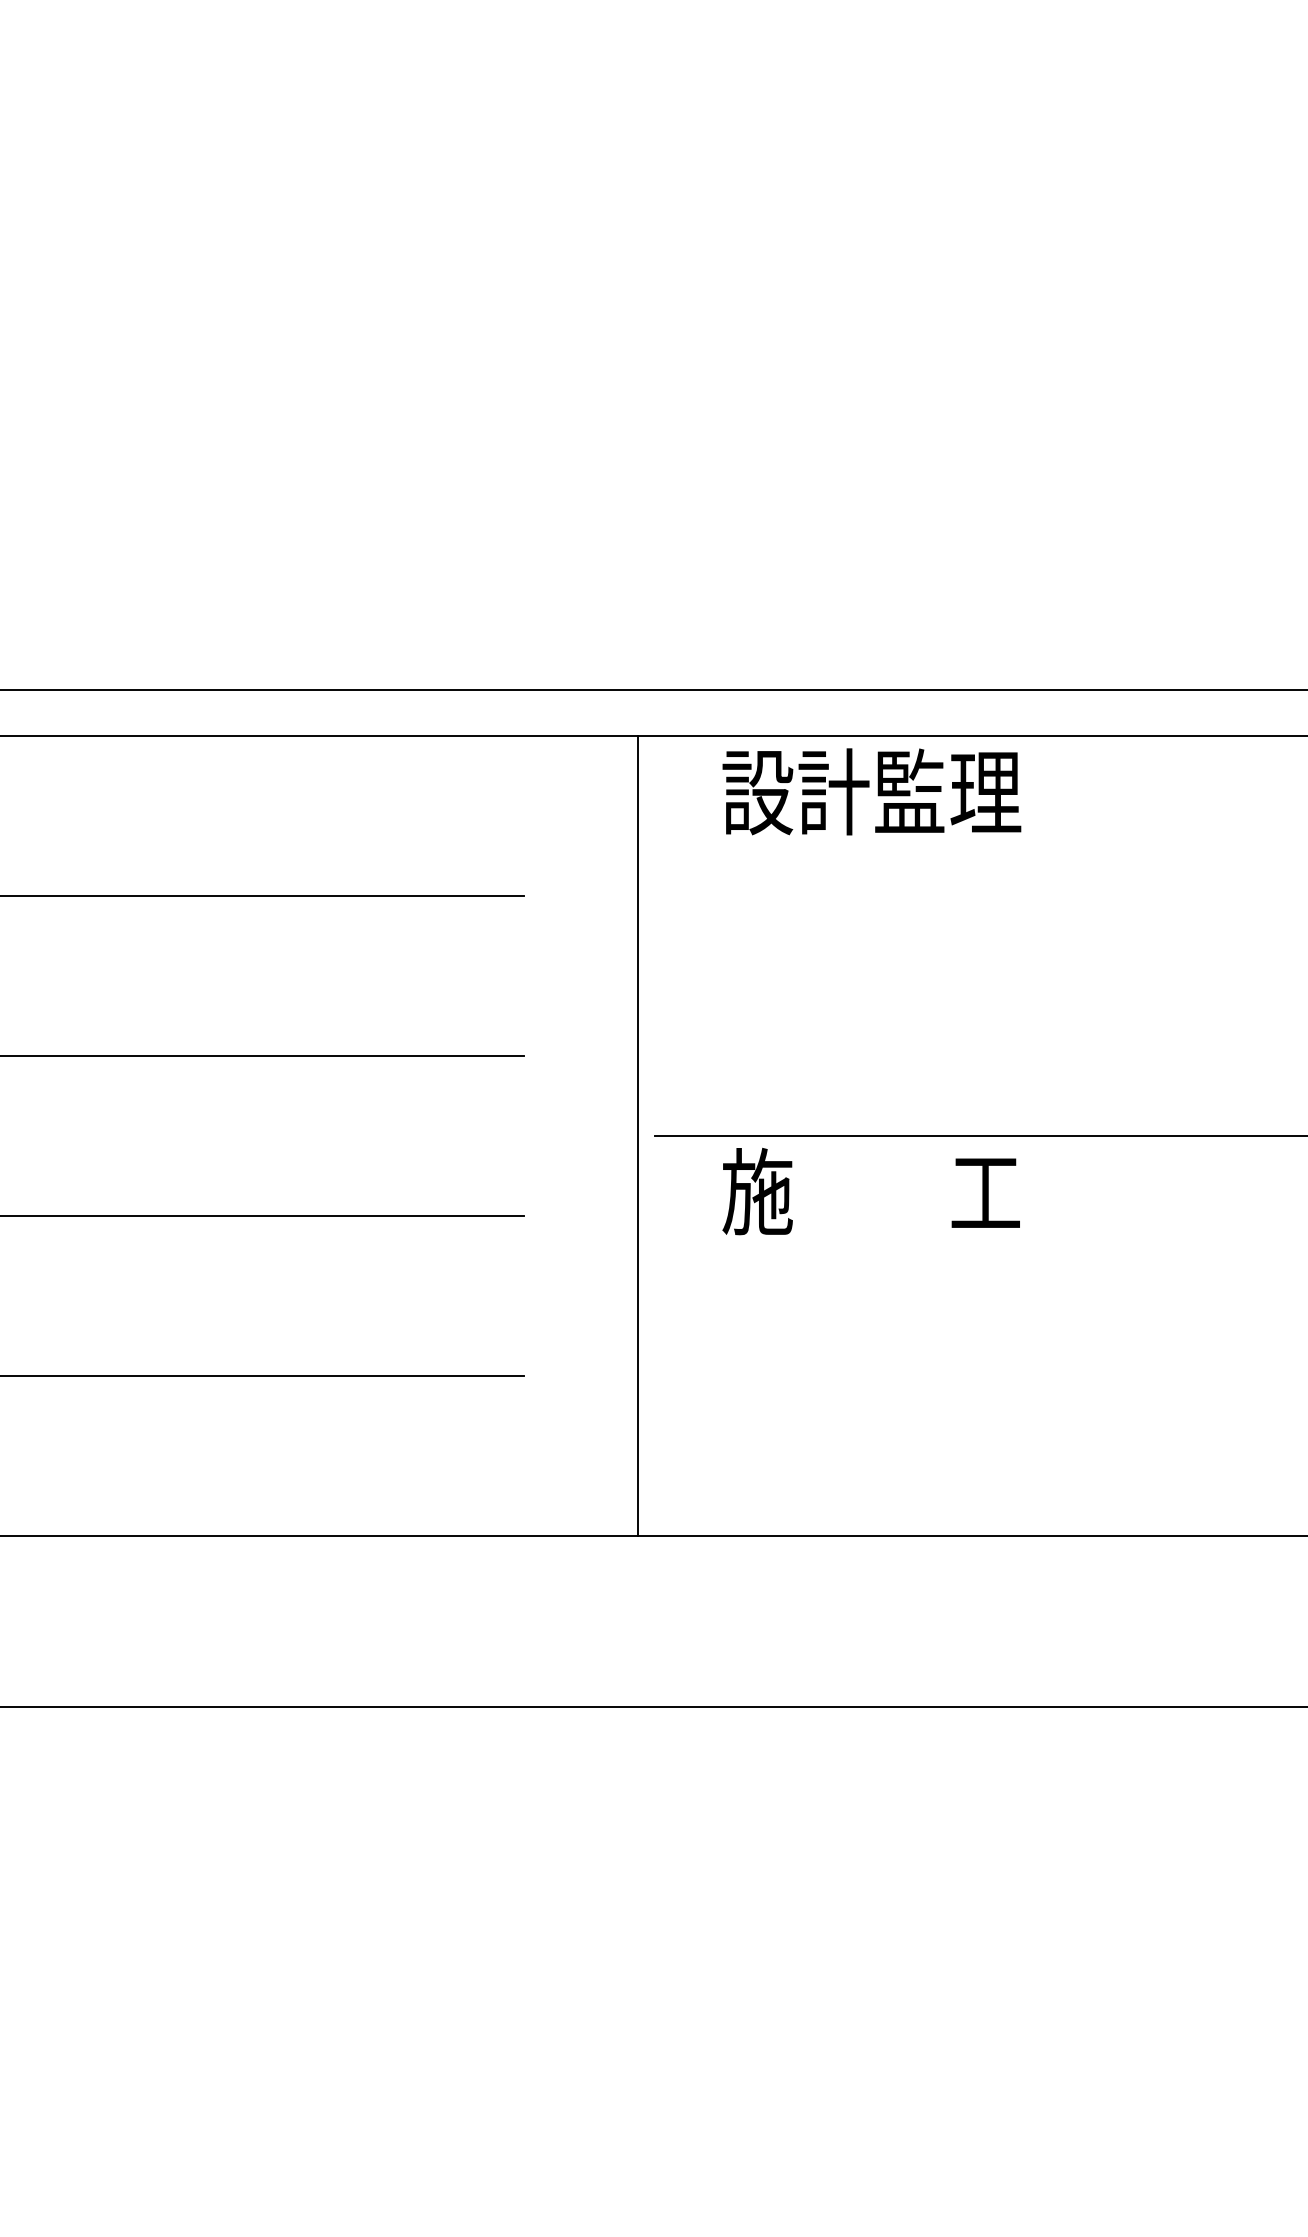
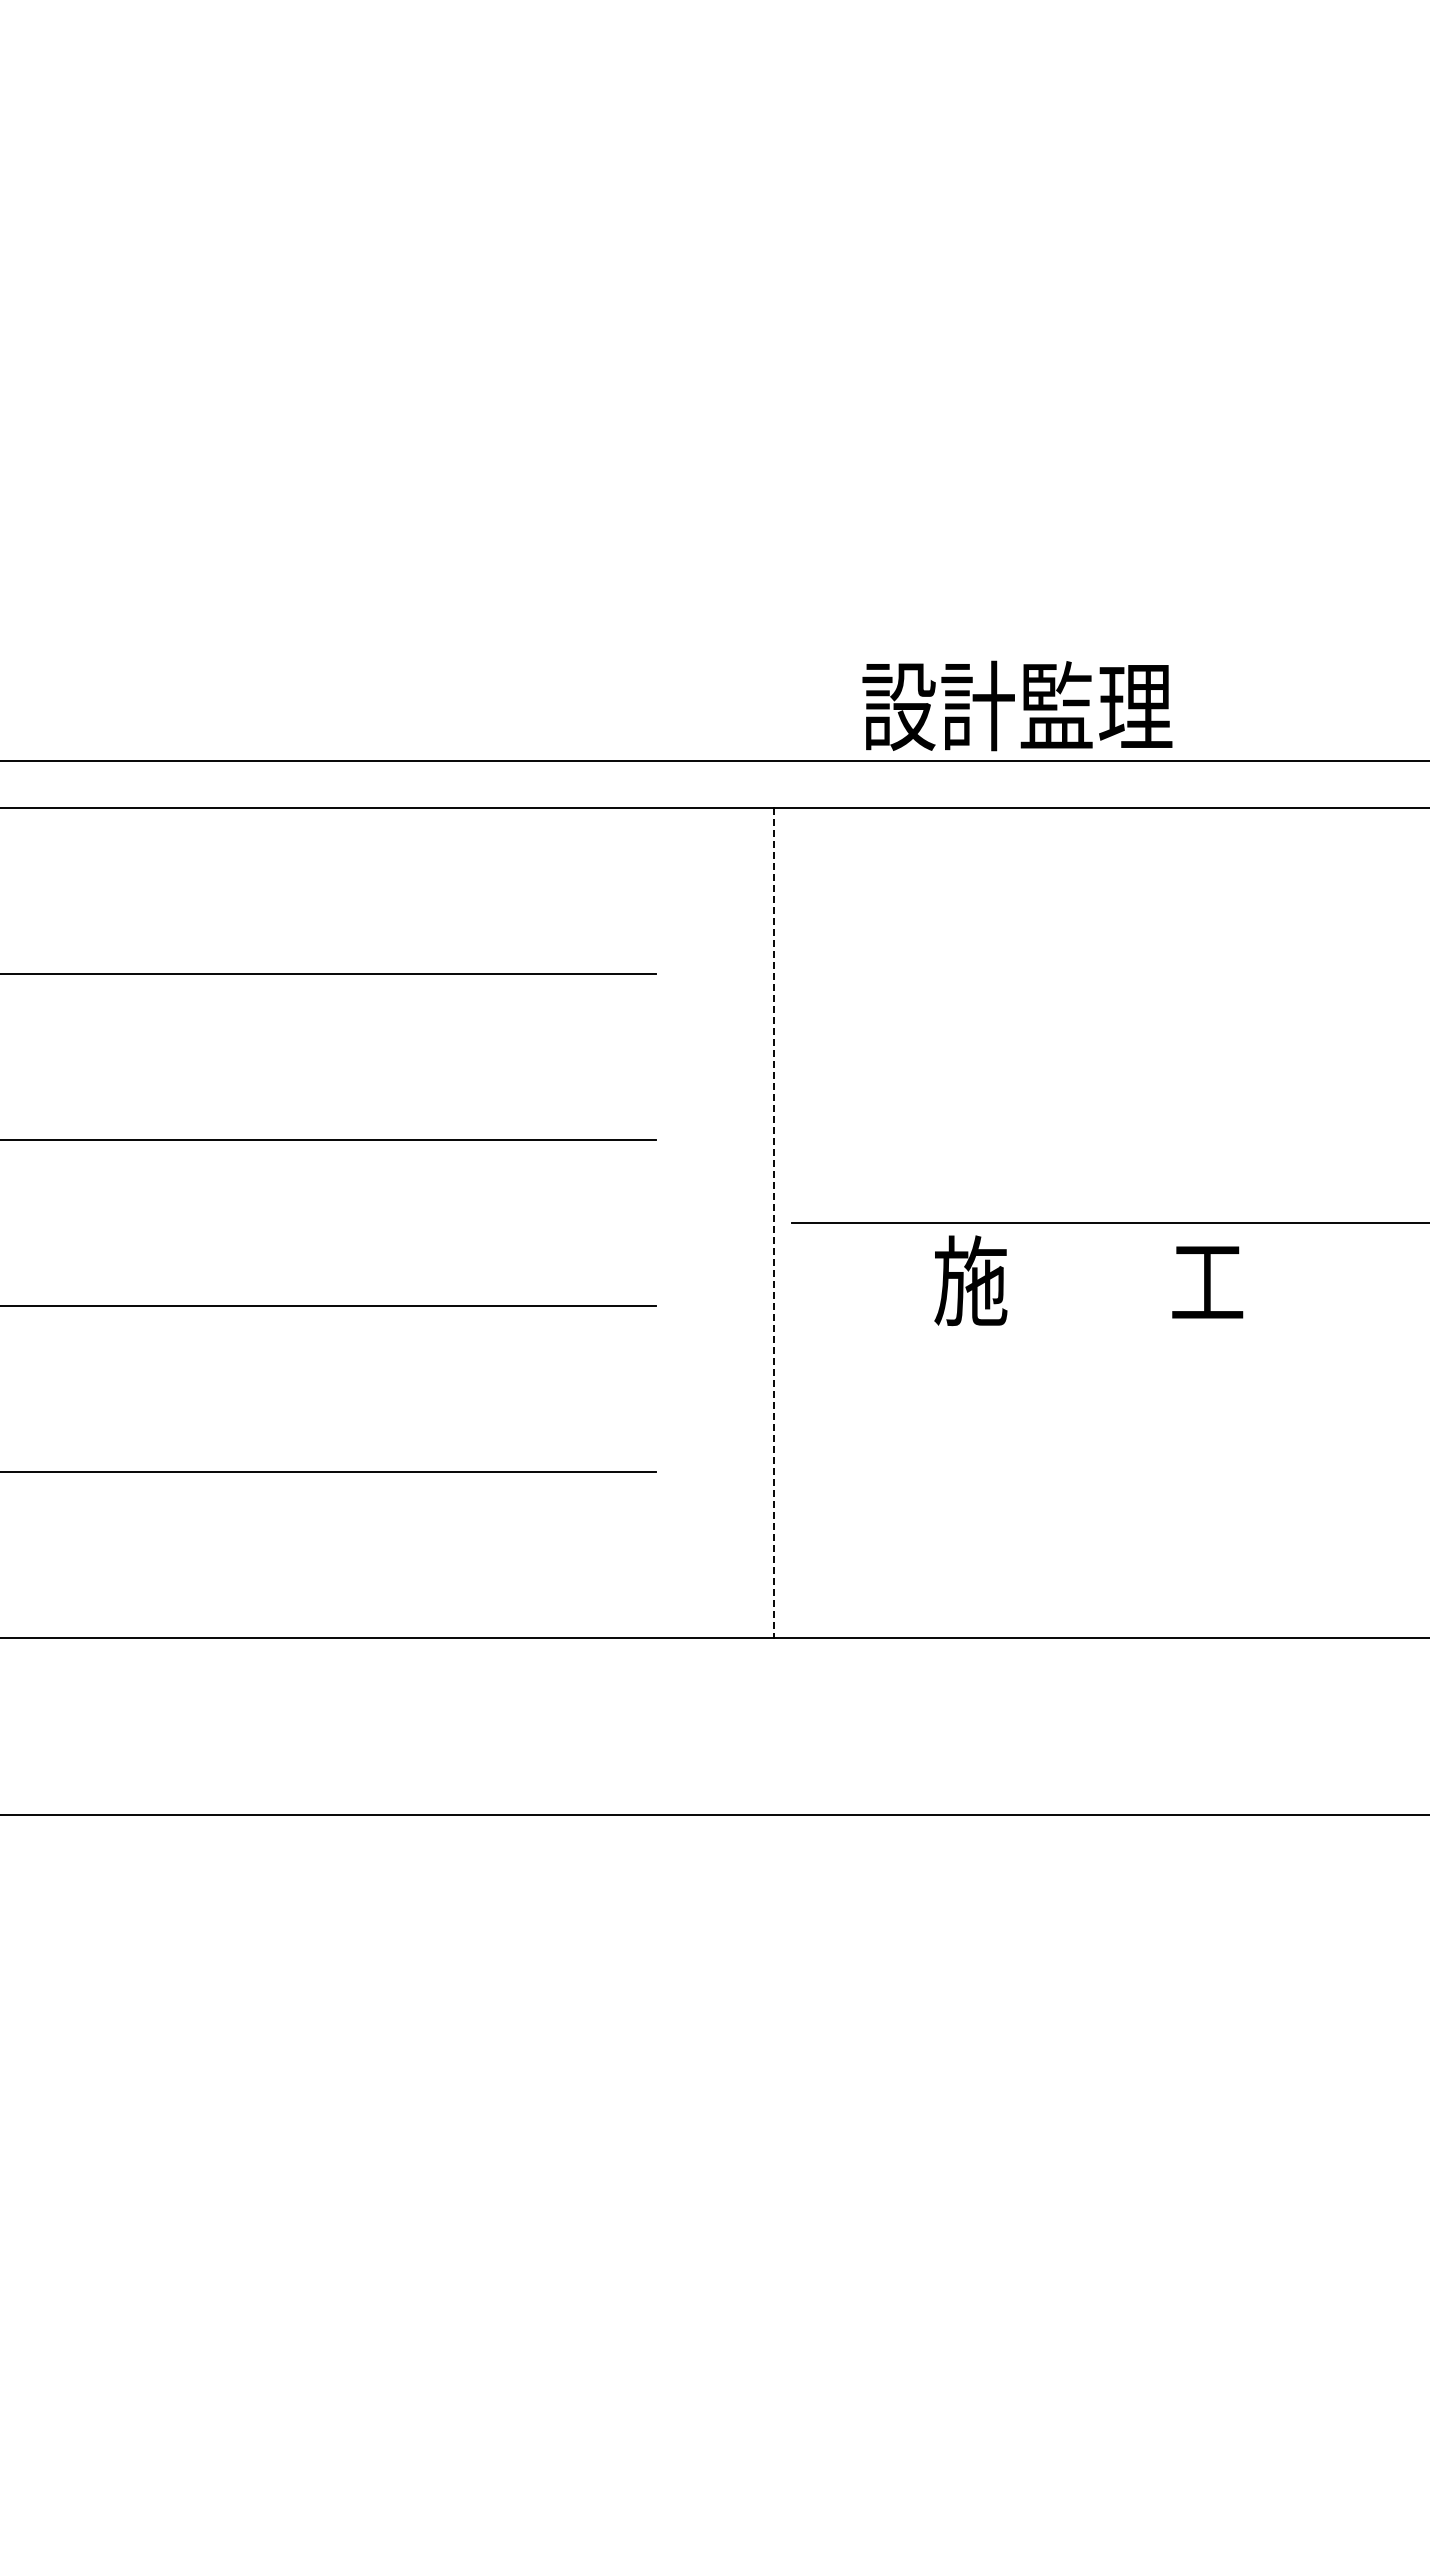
text: (871, 791) -> (1017, 705), moved
line: (637, 1135) -> (774, 1222), solid -> dashed
text: (871, 1191) -> (1088, 1280), moved

